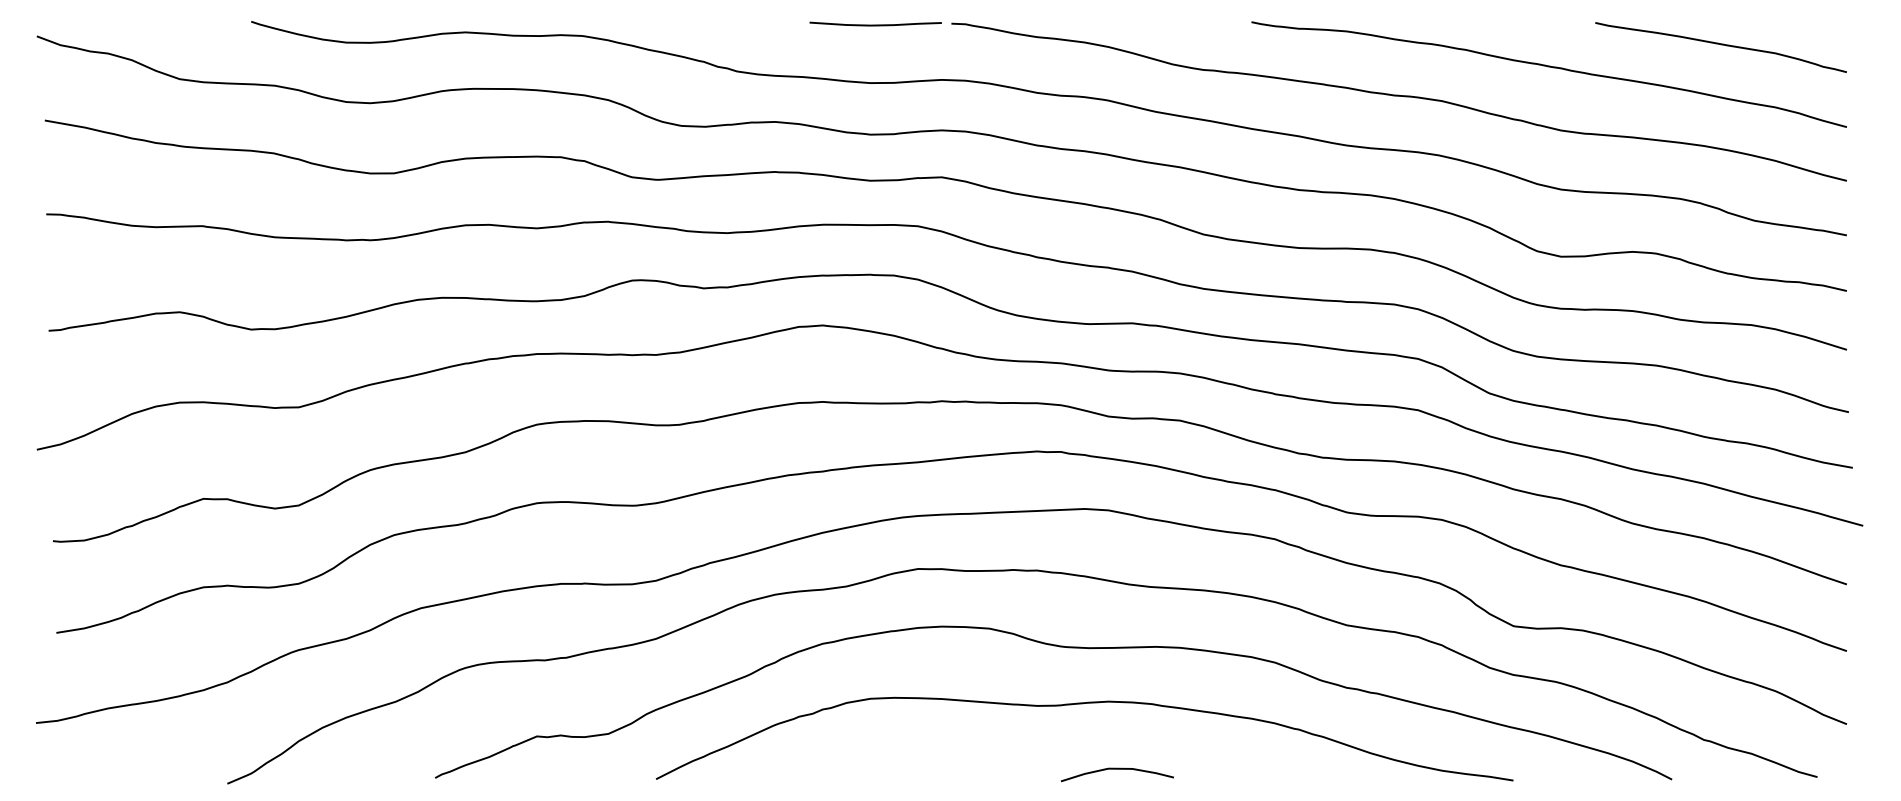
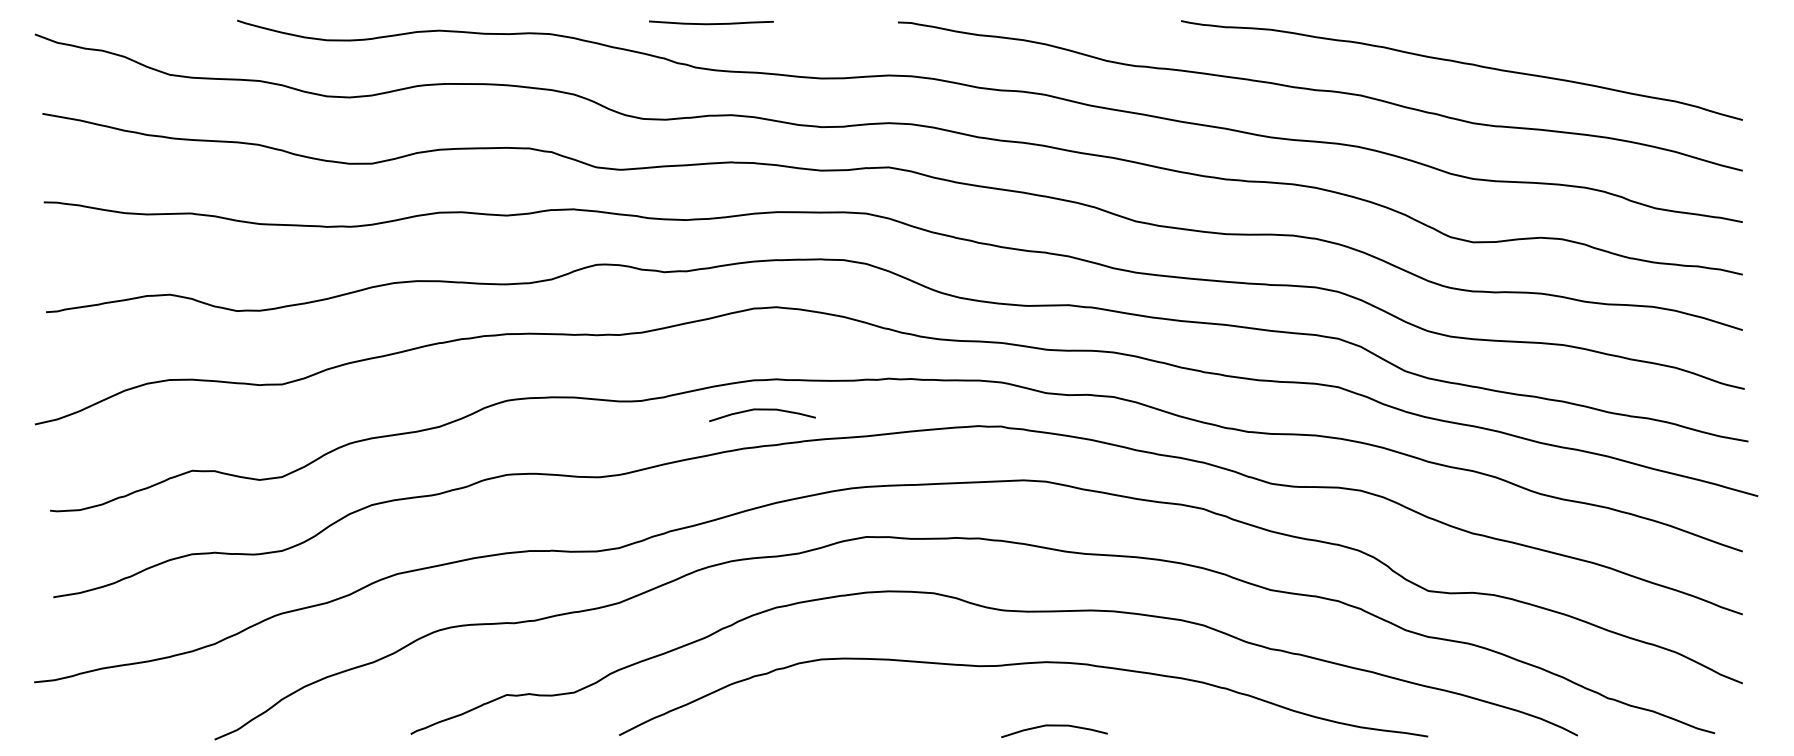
curve: (875, 24) -> (711, 23), moved
curve: (1720, 44) -> (1623, 42), removed
curve: (807, 434) -> (762, 410), added

